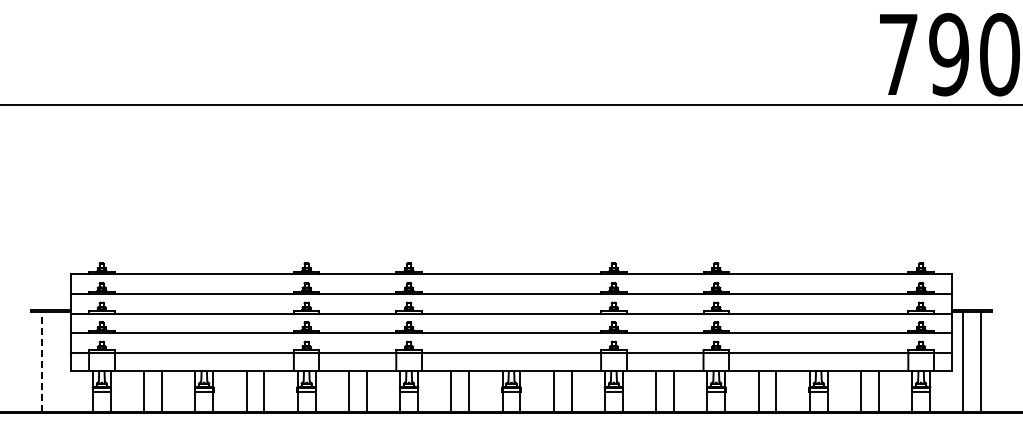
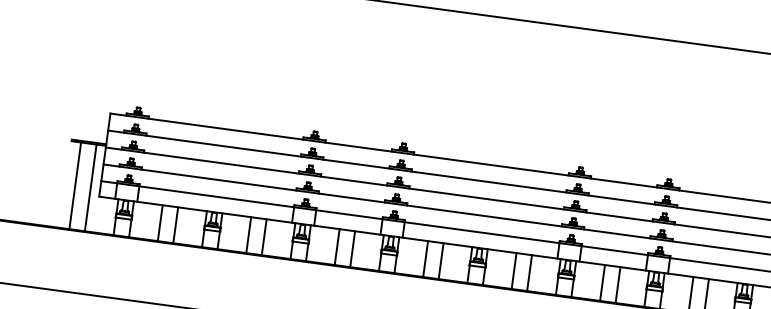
line: (41, 361) -> (75, 185), dashed -> solid
line: (59, 361) -> (90, 187), added

